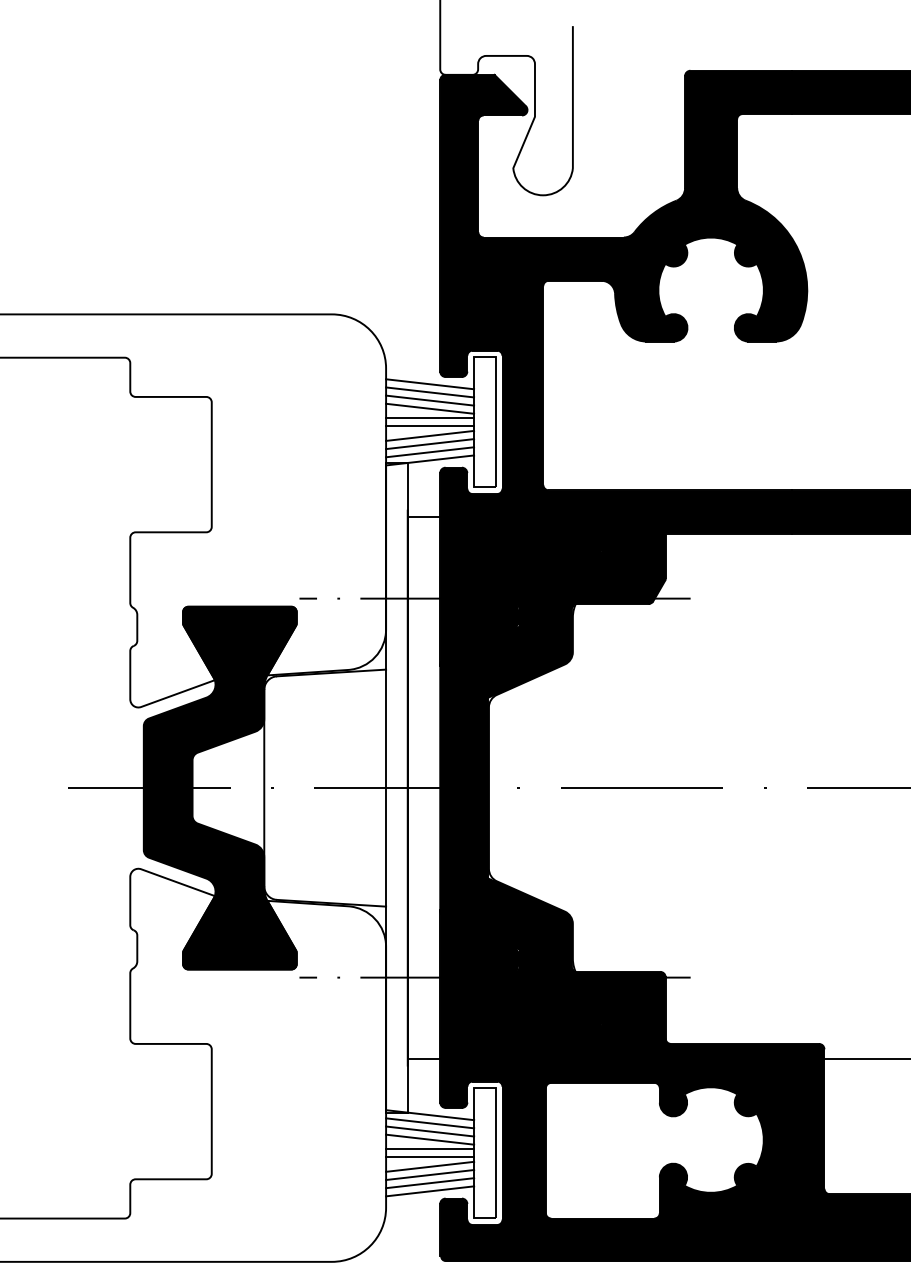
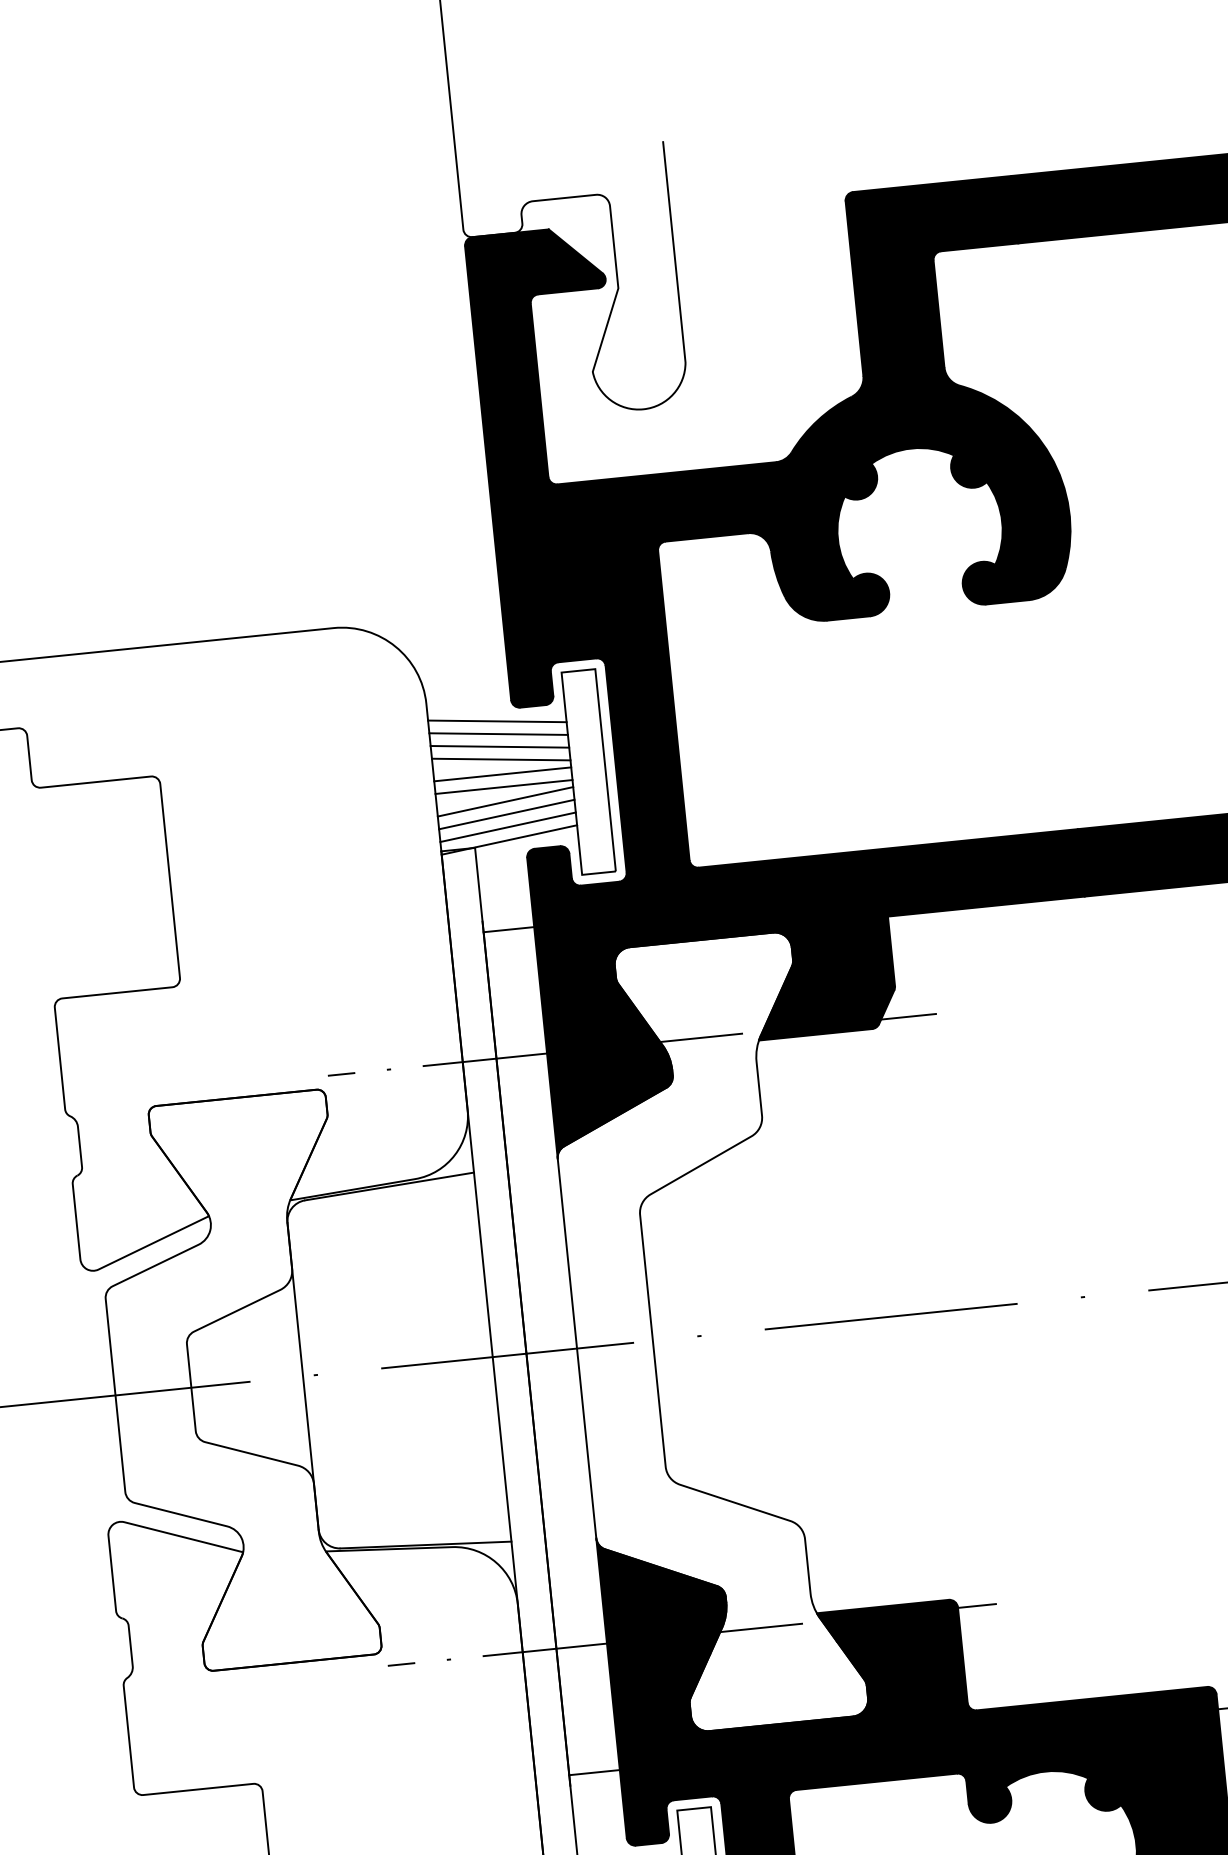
fill: (219, 787) -> (233, 1382), removed
fill: (521, 787) -> (703, 1334), removed

